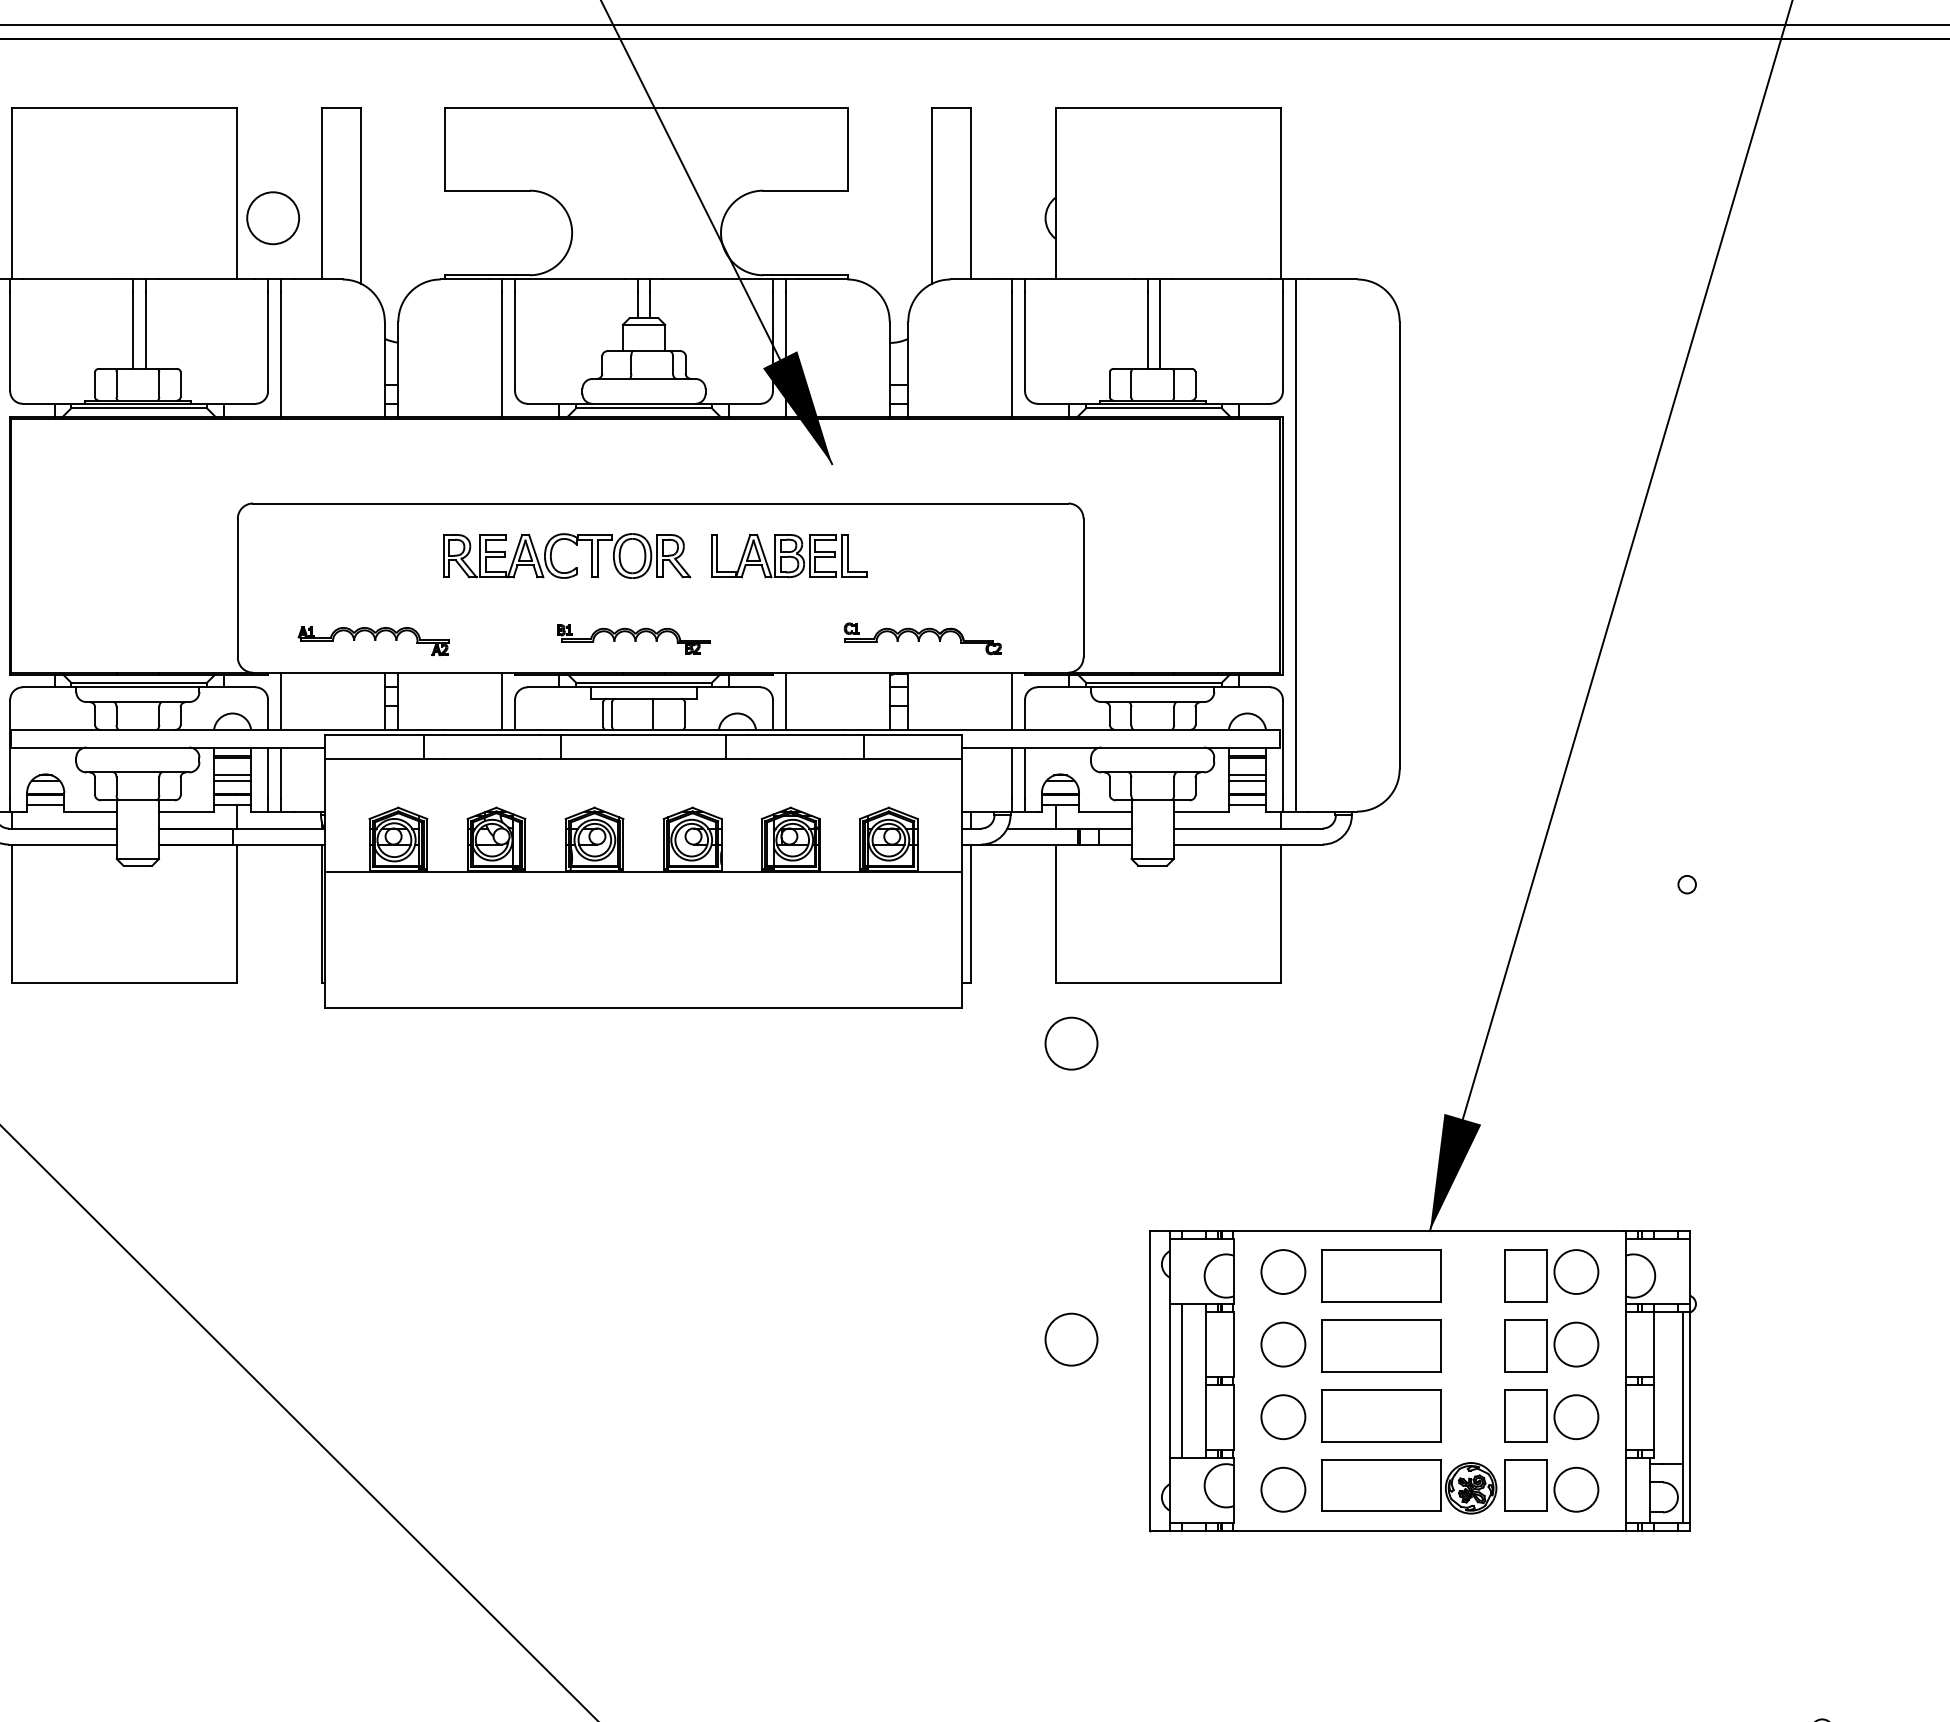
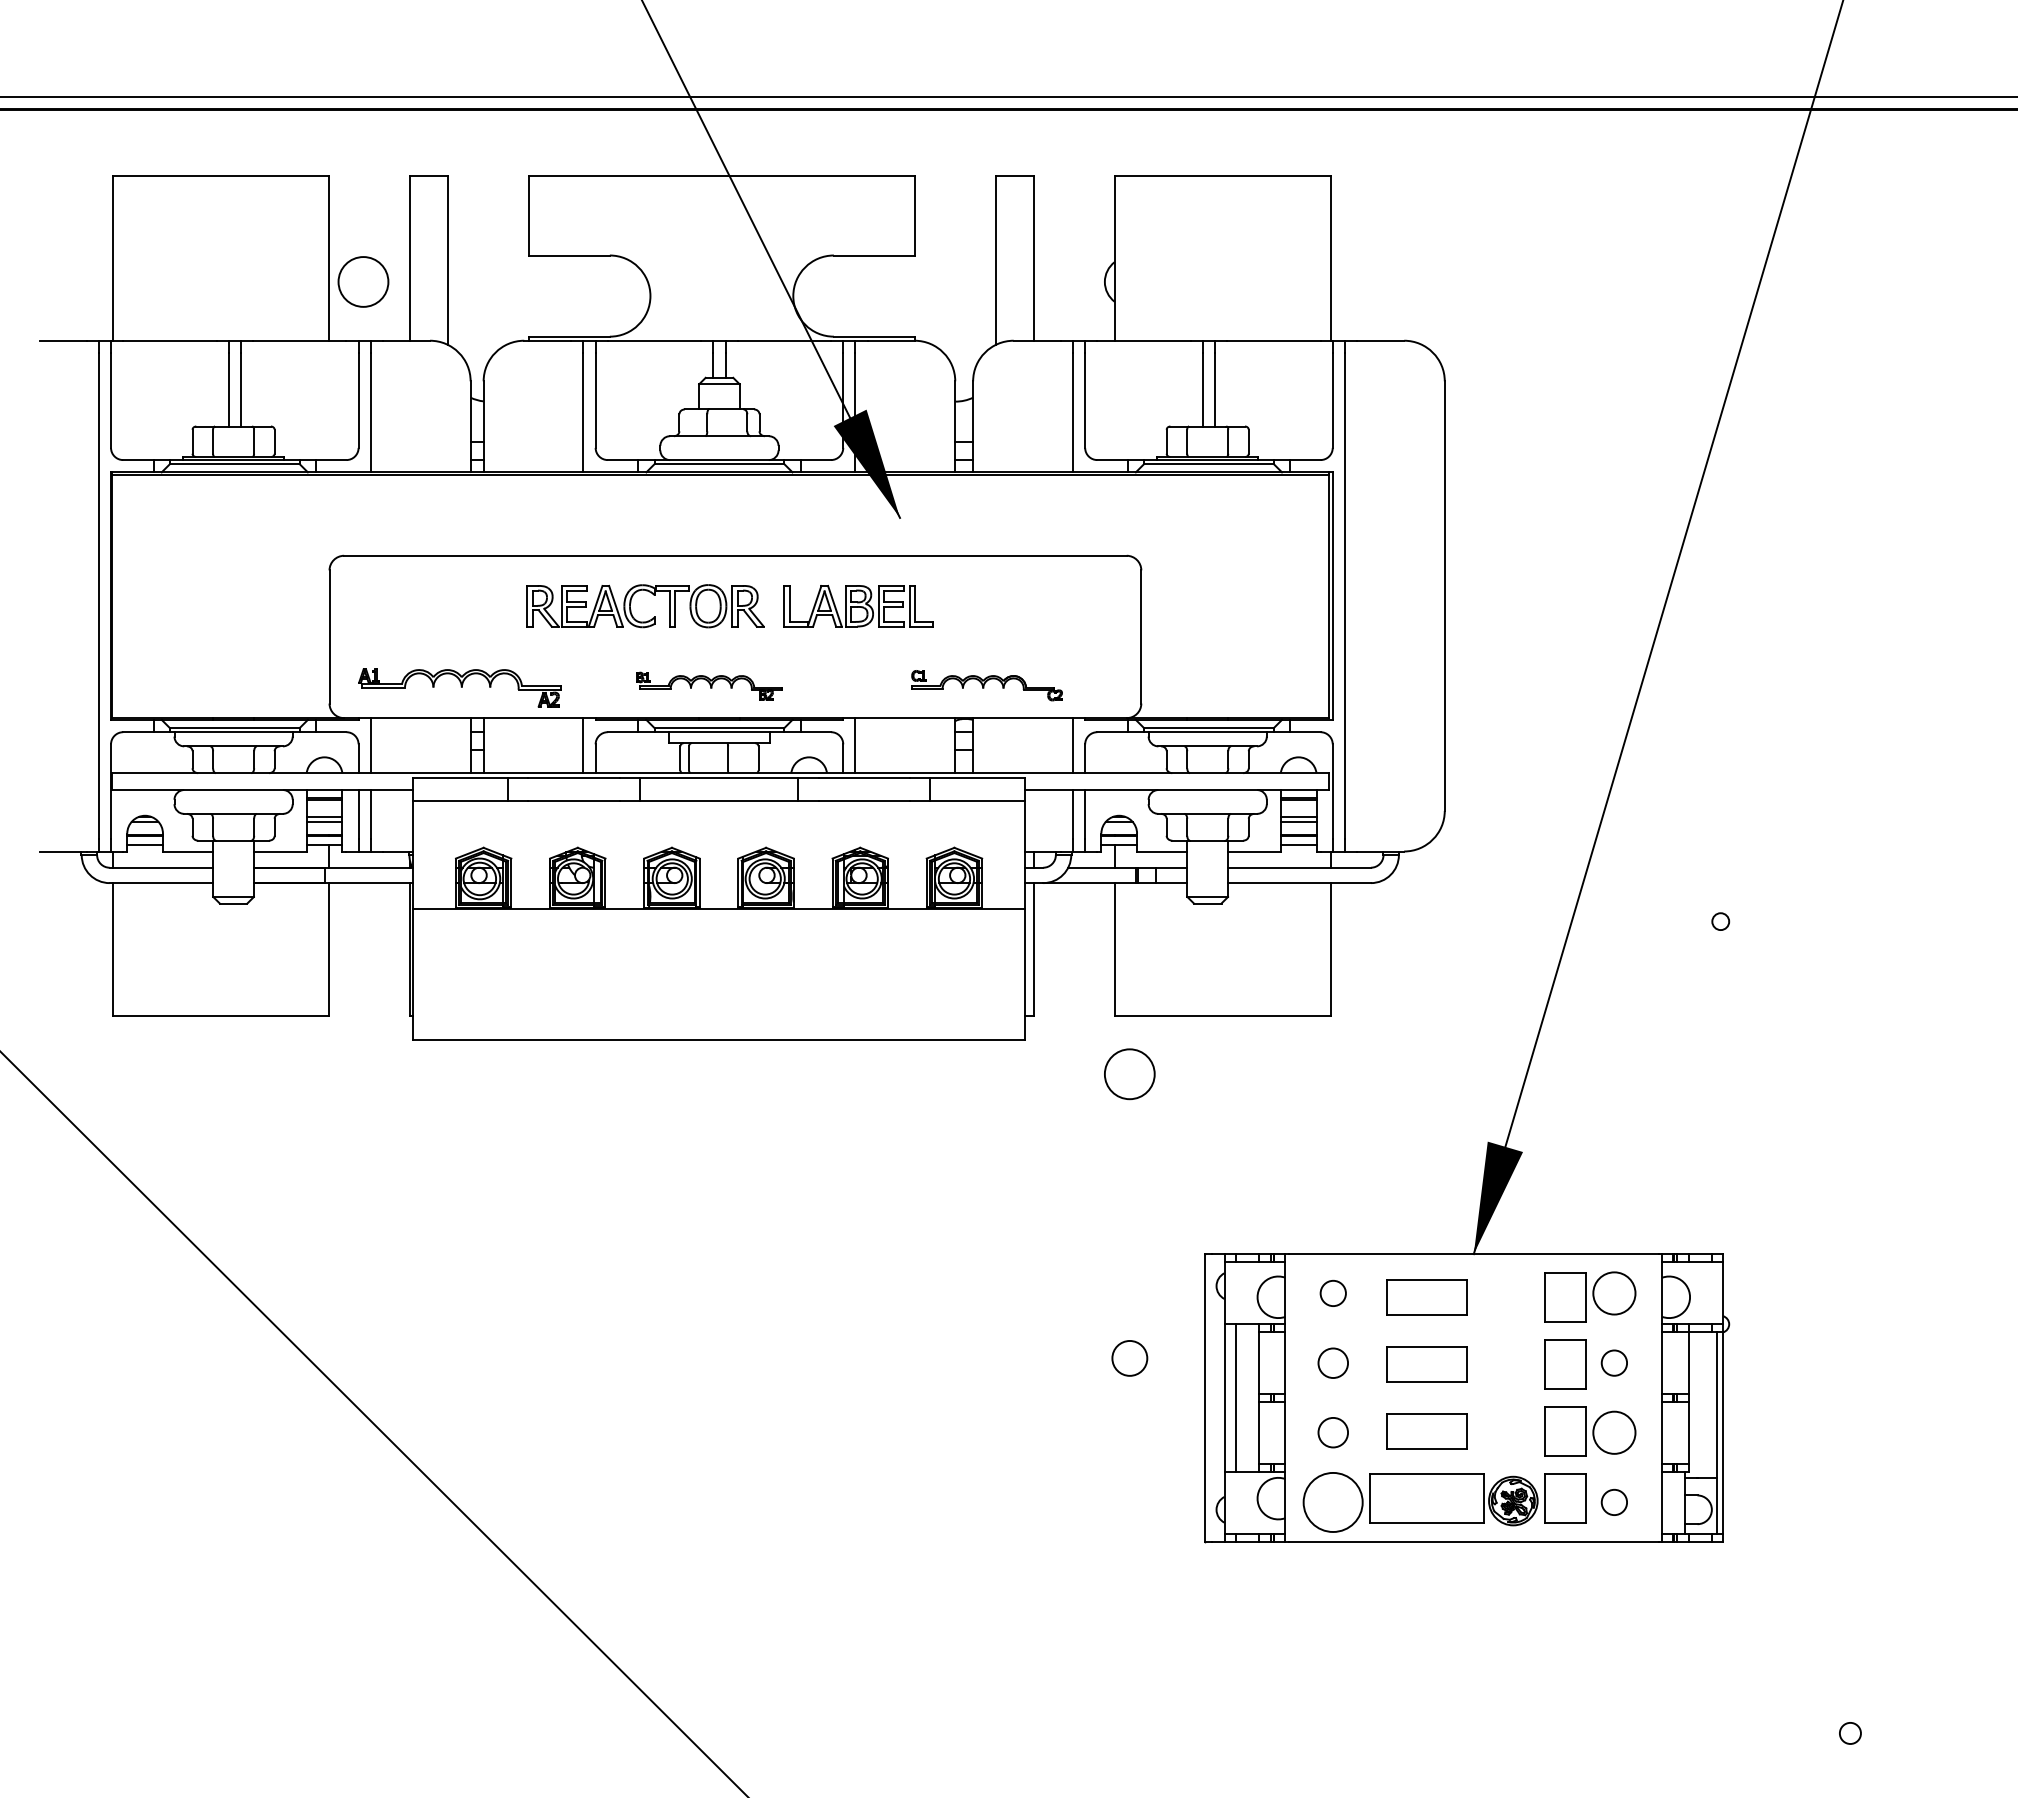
part: (374, 640) -> (460, 687), size x1.4
circle: (1283, 1272) -> (1333, 1293), size x0.6
part: (1380, 1276) -> (1426, 1297), size x0.7
circle: (1071, 1339) -> (1129, 1358), size x0.7
circle: (1283, 1344) -> (1333, 1363), size x0.7
circle: (1576, 1344) -> (1614, 1363), size x0.6
part: (1380, 1346) -> (1426, 1364), size x0.7
part: (1380, 1415) -> (1426, 1431), size x0.7
circle: (1283, 1416) -> (1333, 1432), size x0.7
circle: (1283, 1489) -> (1333, 1502), size x1.4
circle: (1576, 1489) -> (1614, 1502), size x0.6

